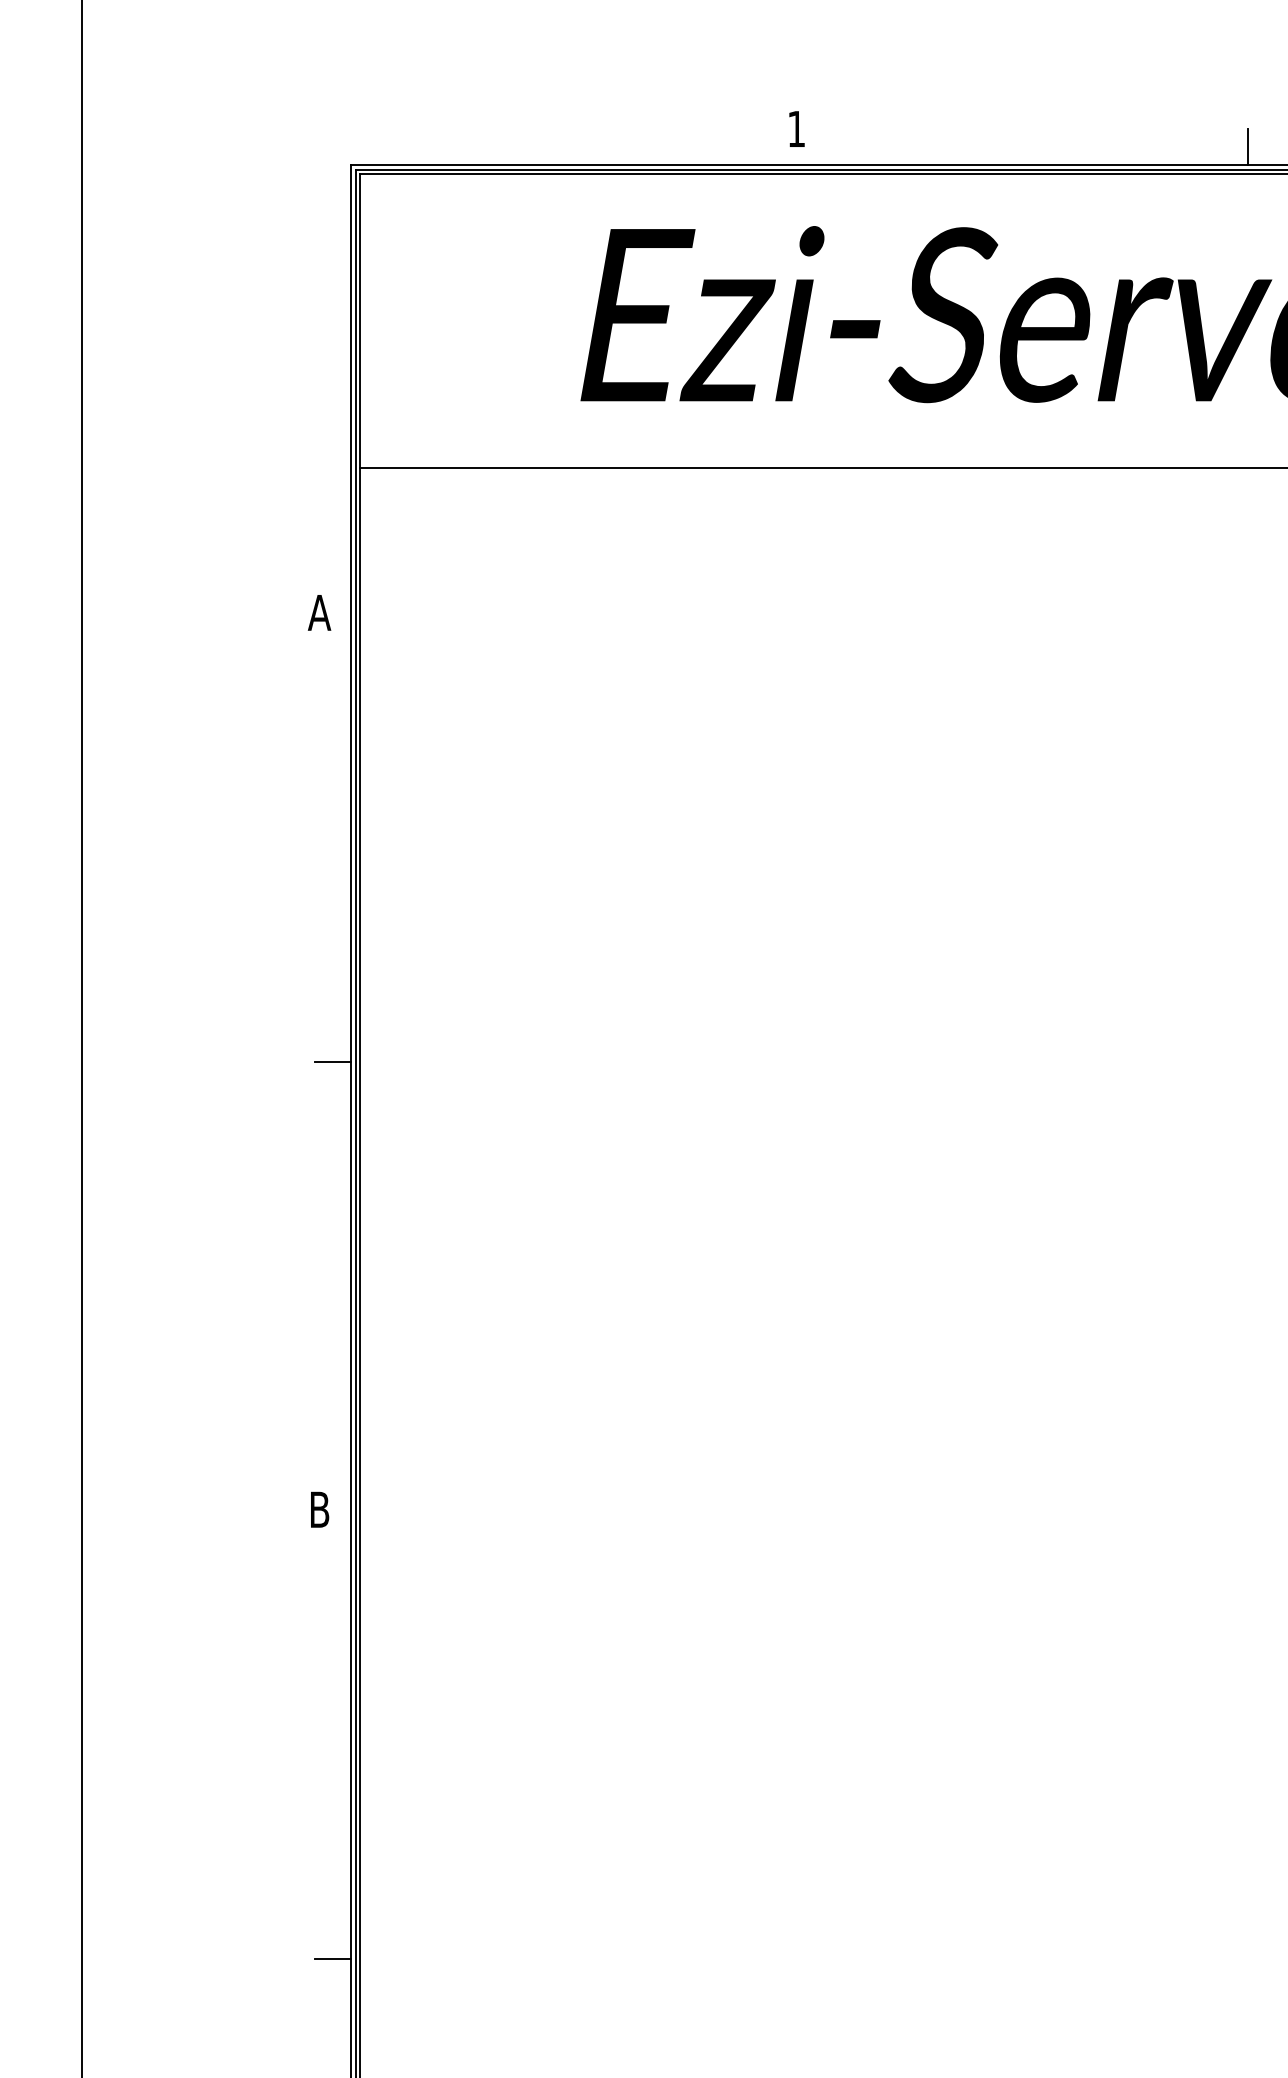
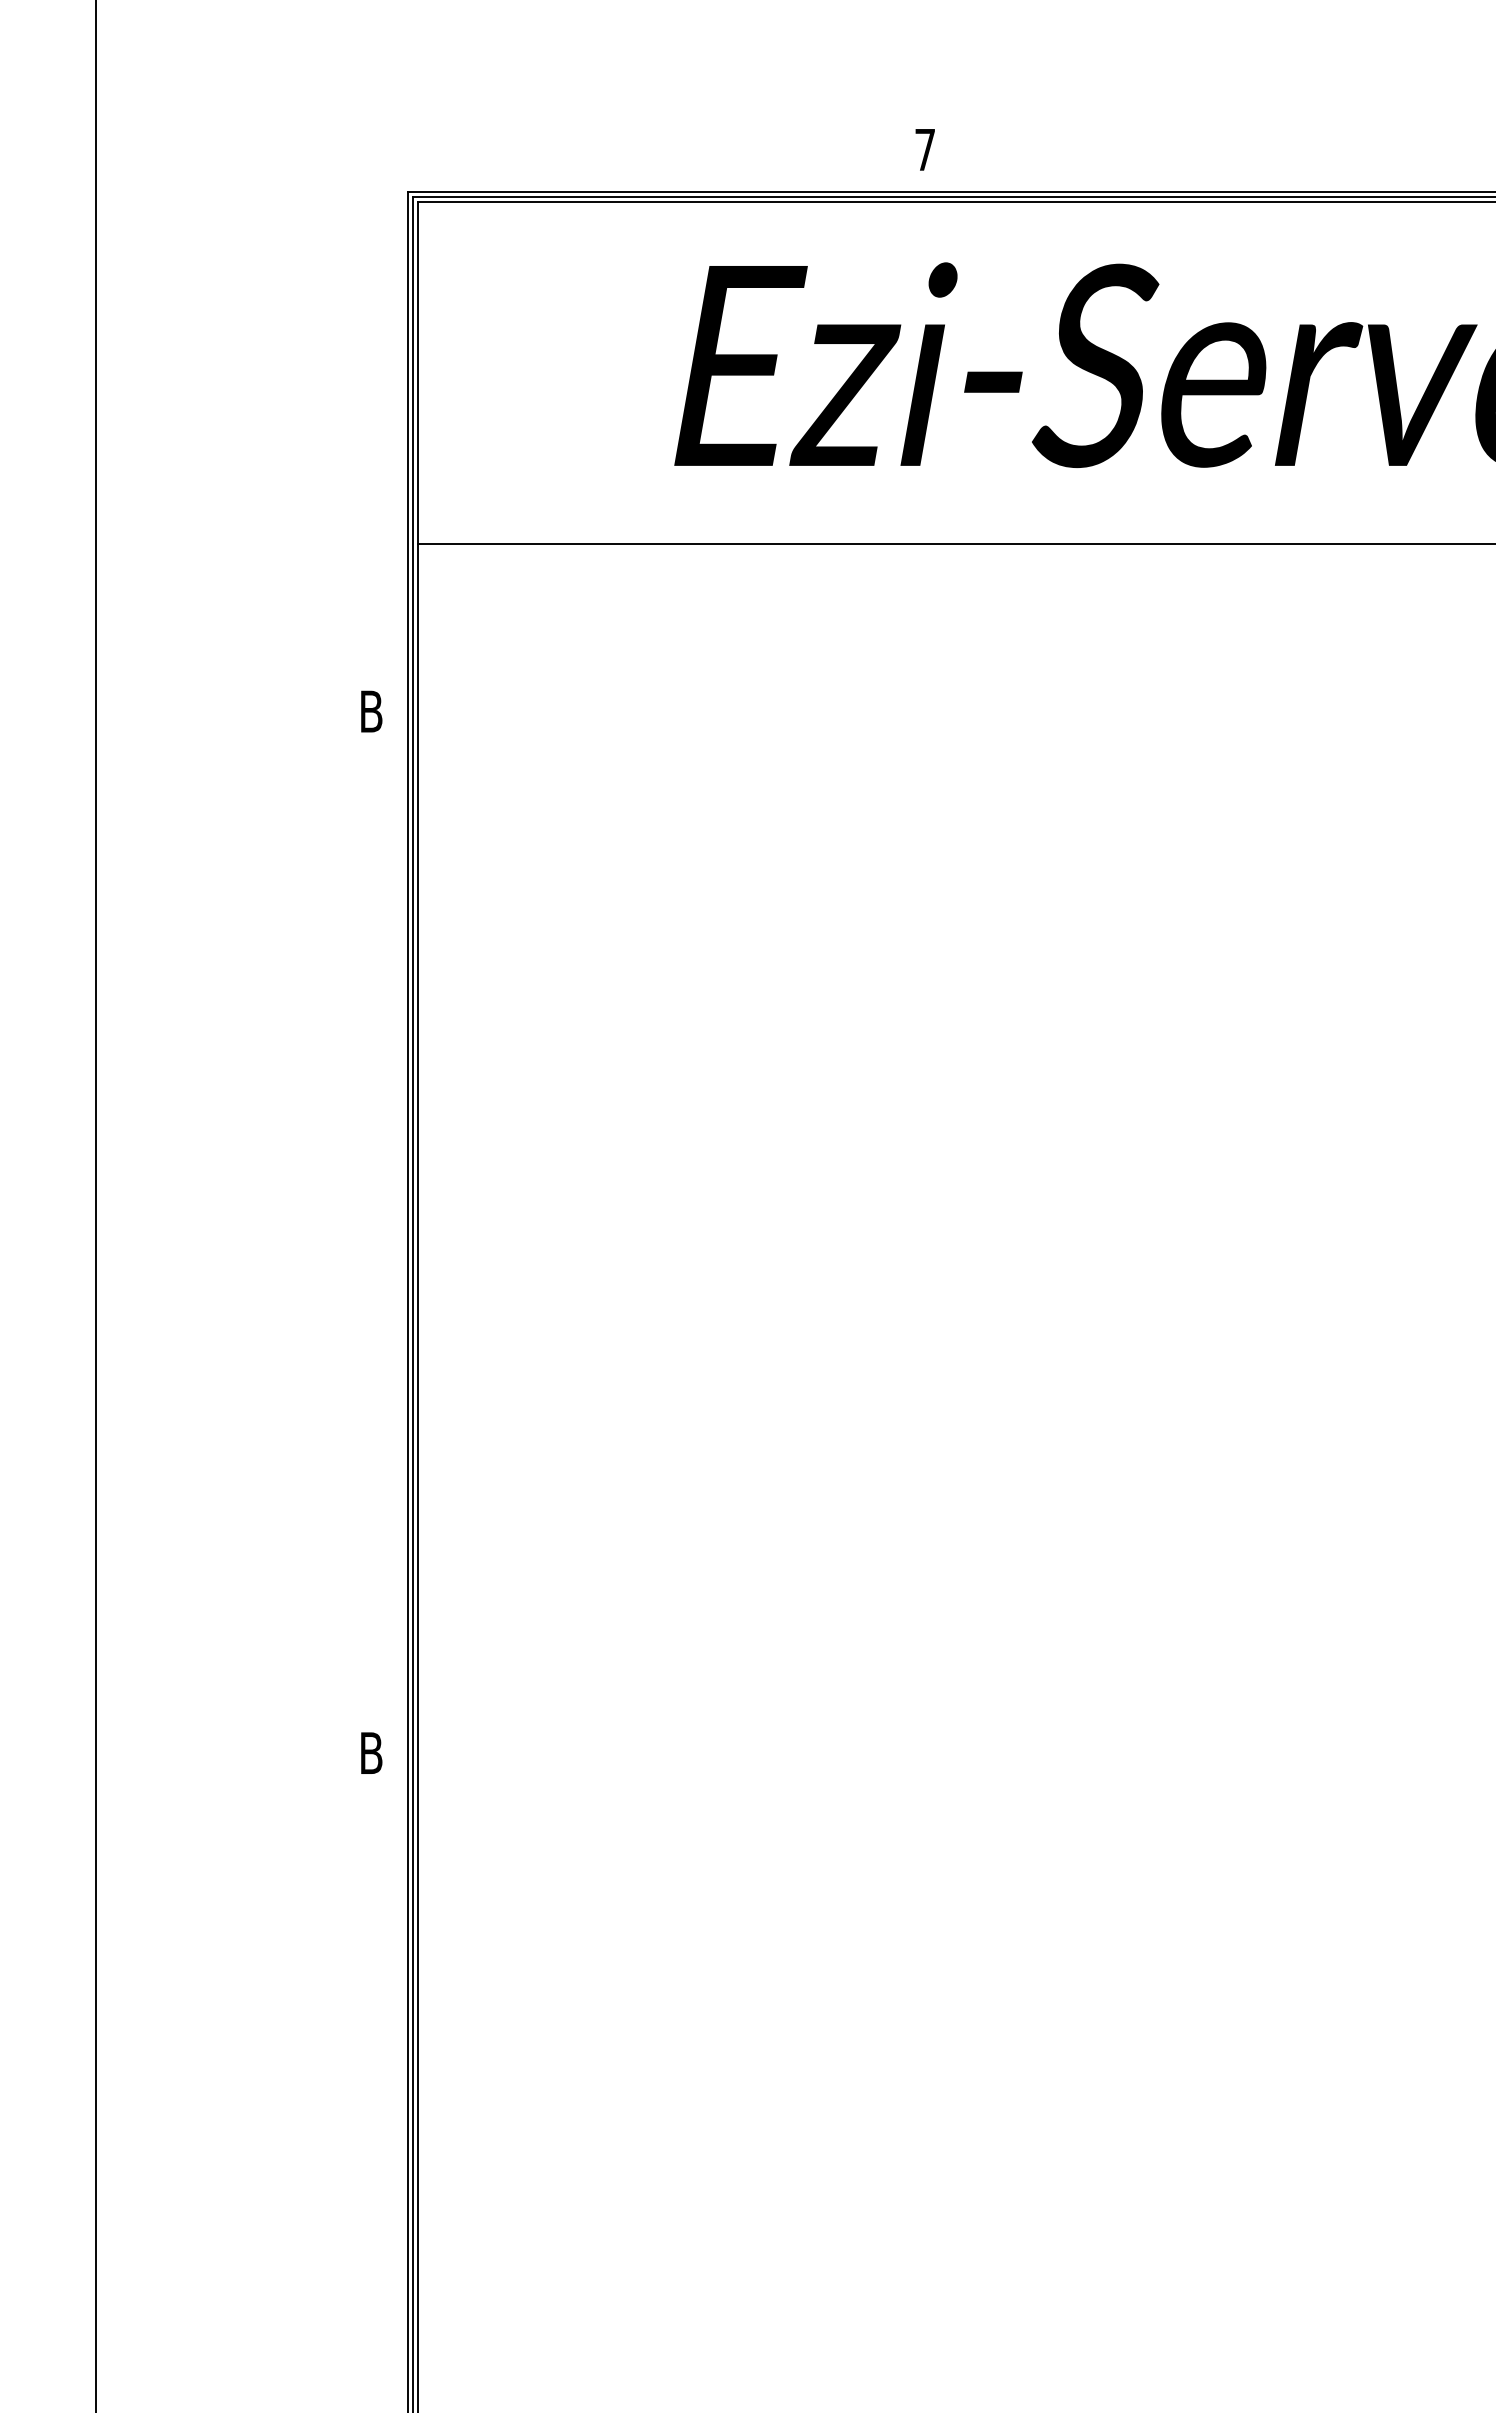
text: (795, 128) -> (924, 149), 1 -> 7
line: (1248, 146) -> (1449, 170), removed
text: (318, 612) -> (370, 711), A -> B
line: (332, 1062) -> (386, 1233), removed
line: (332, 1958) -> (386, 2274), removed

